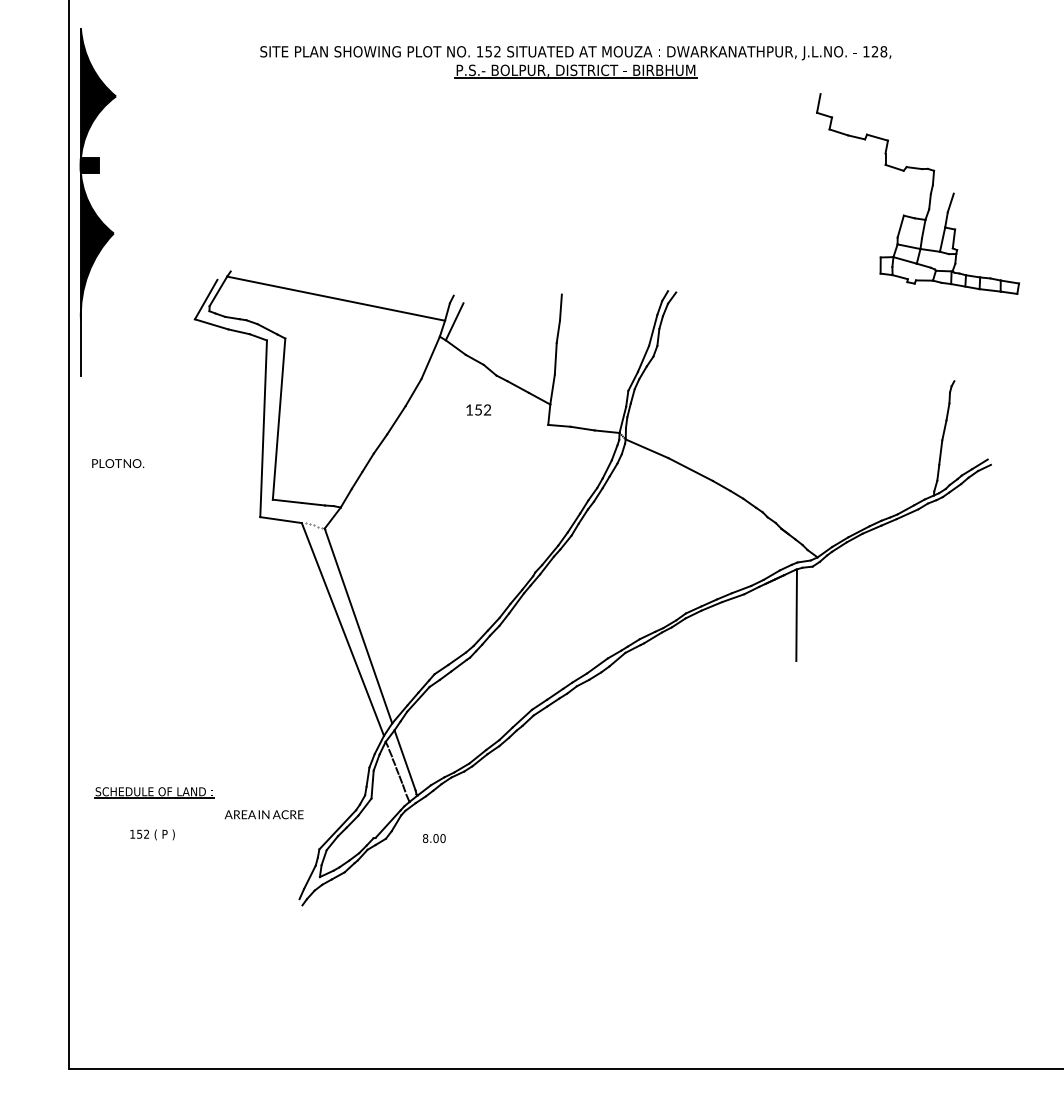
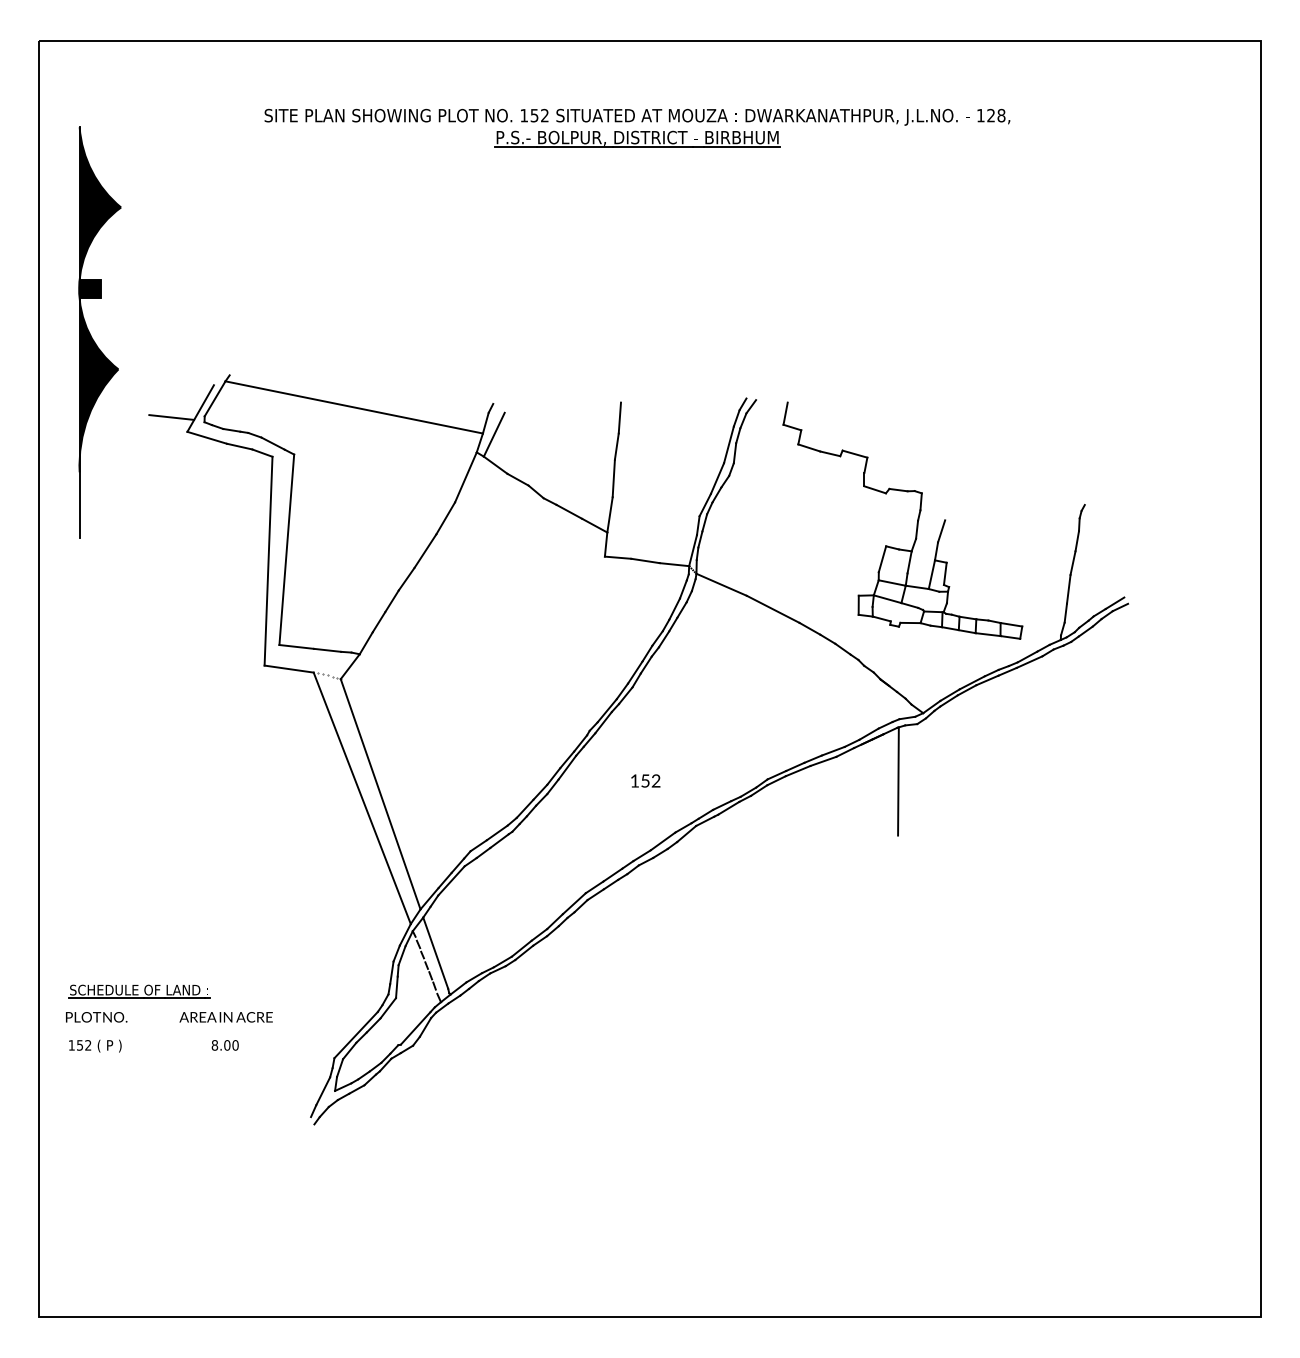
part: (929, 196) -> (916, 523), moved
part: (90, 204) -> (91, 335), moved
line: (181, 307) -> (171, 417), added
text: (478, 409) -> (645, 780), moved
text: (118, 463) -> (96, 1017), moved
text: (263, 814) -> (225, 1017), moved
text: (152, 834) -> (95, 1045), moved
text: (433, 838) -> (224, 1045), moved

